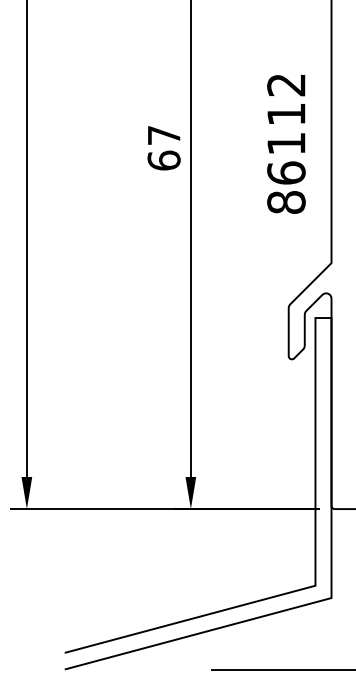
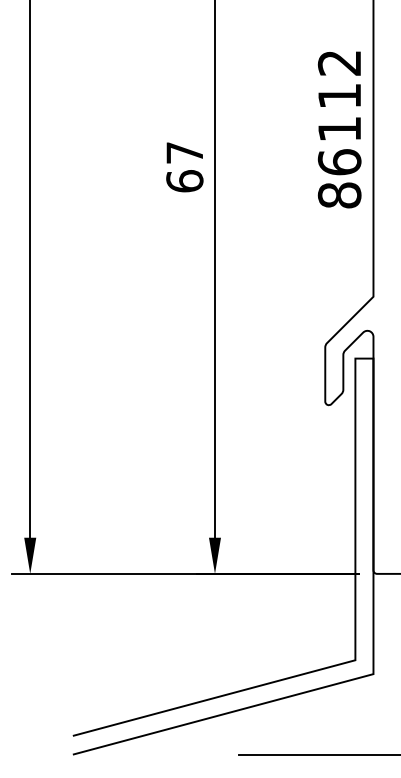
text: (286, 143) -> (339, 129), moved

